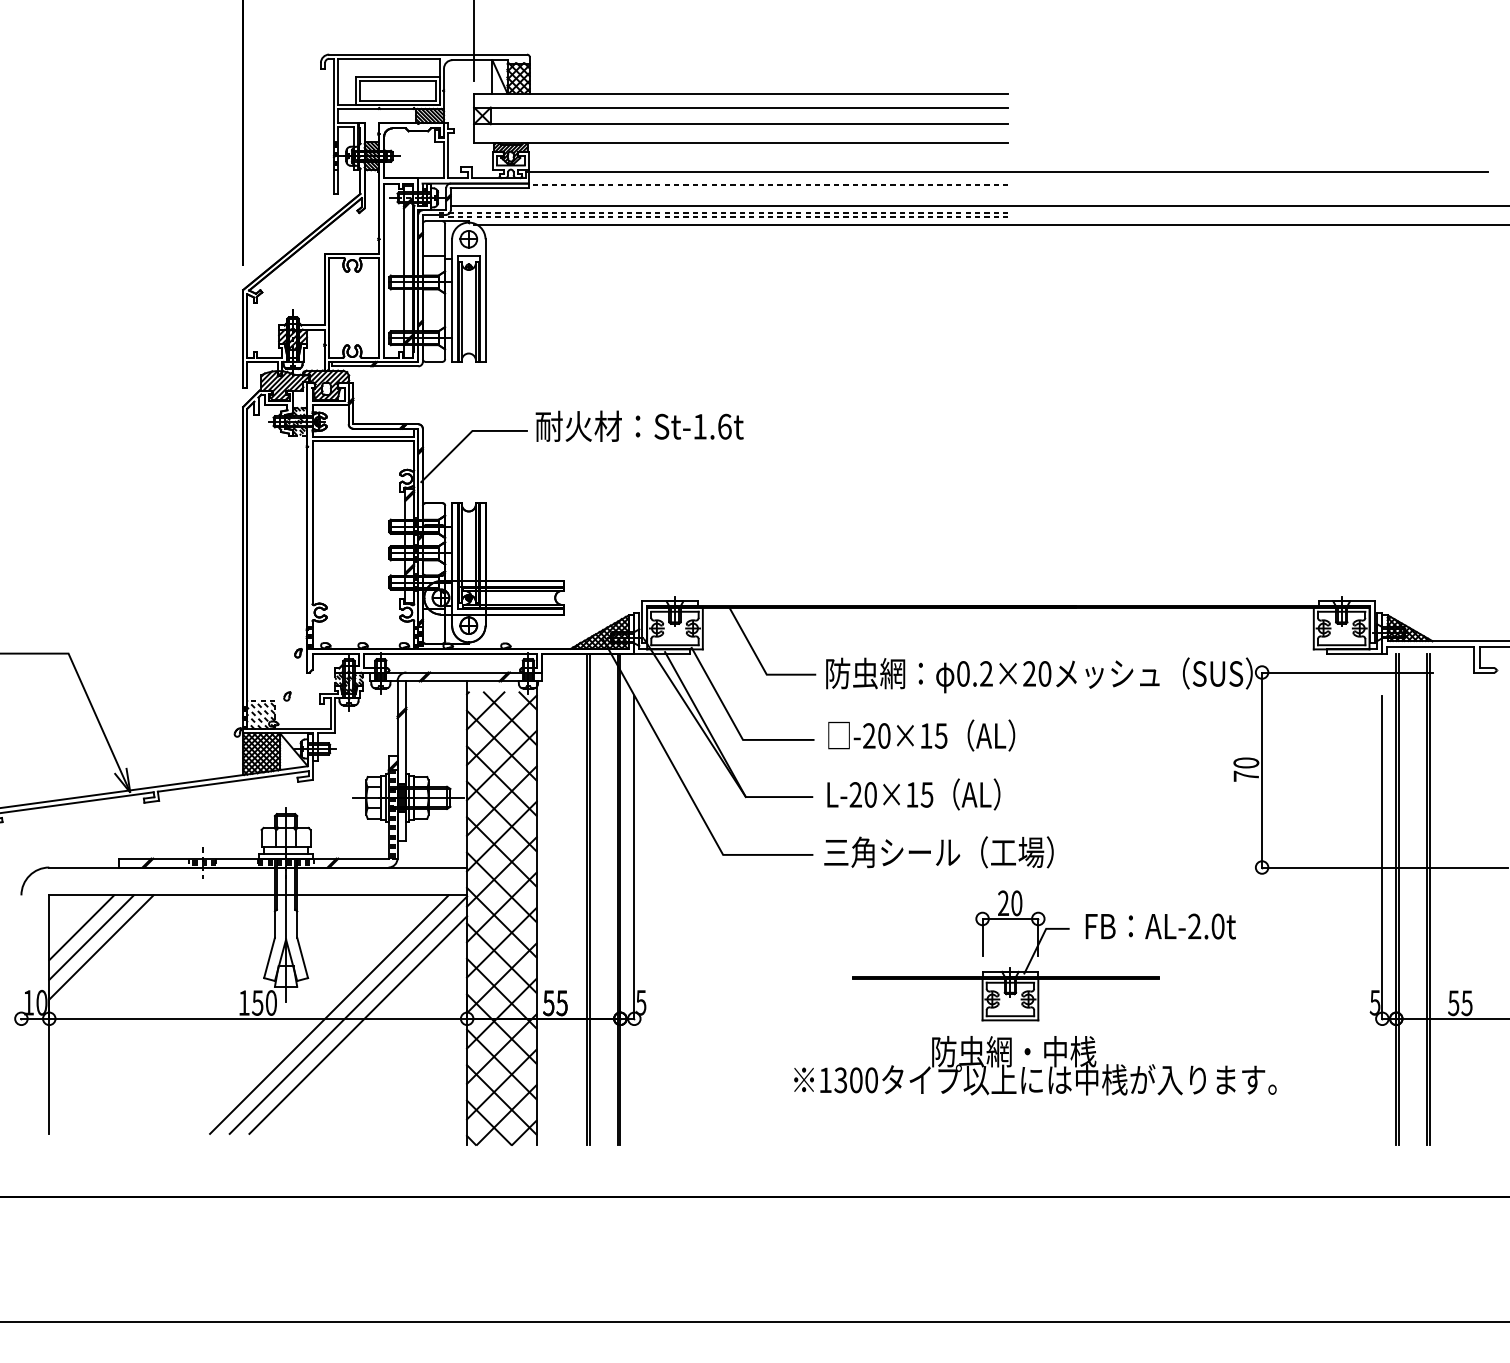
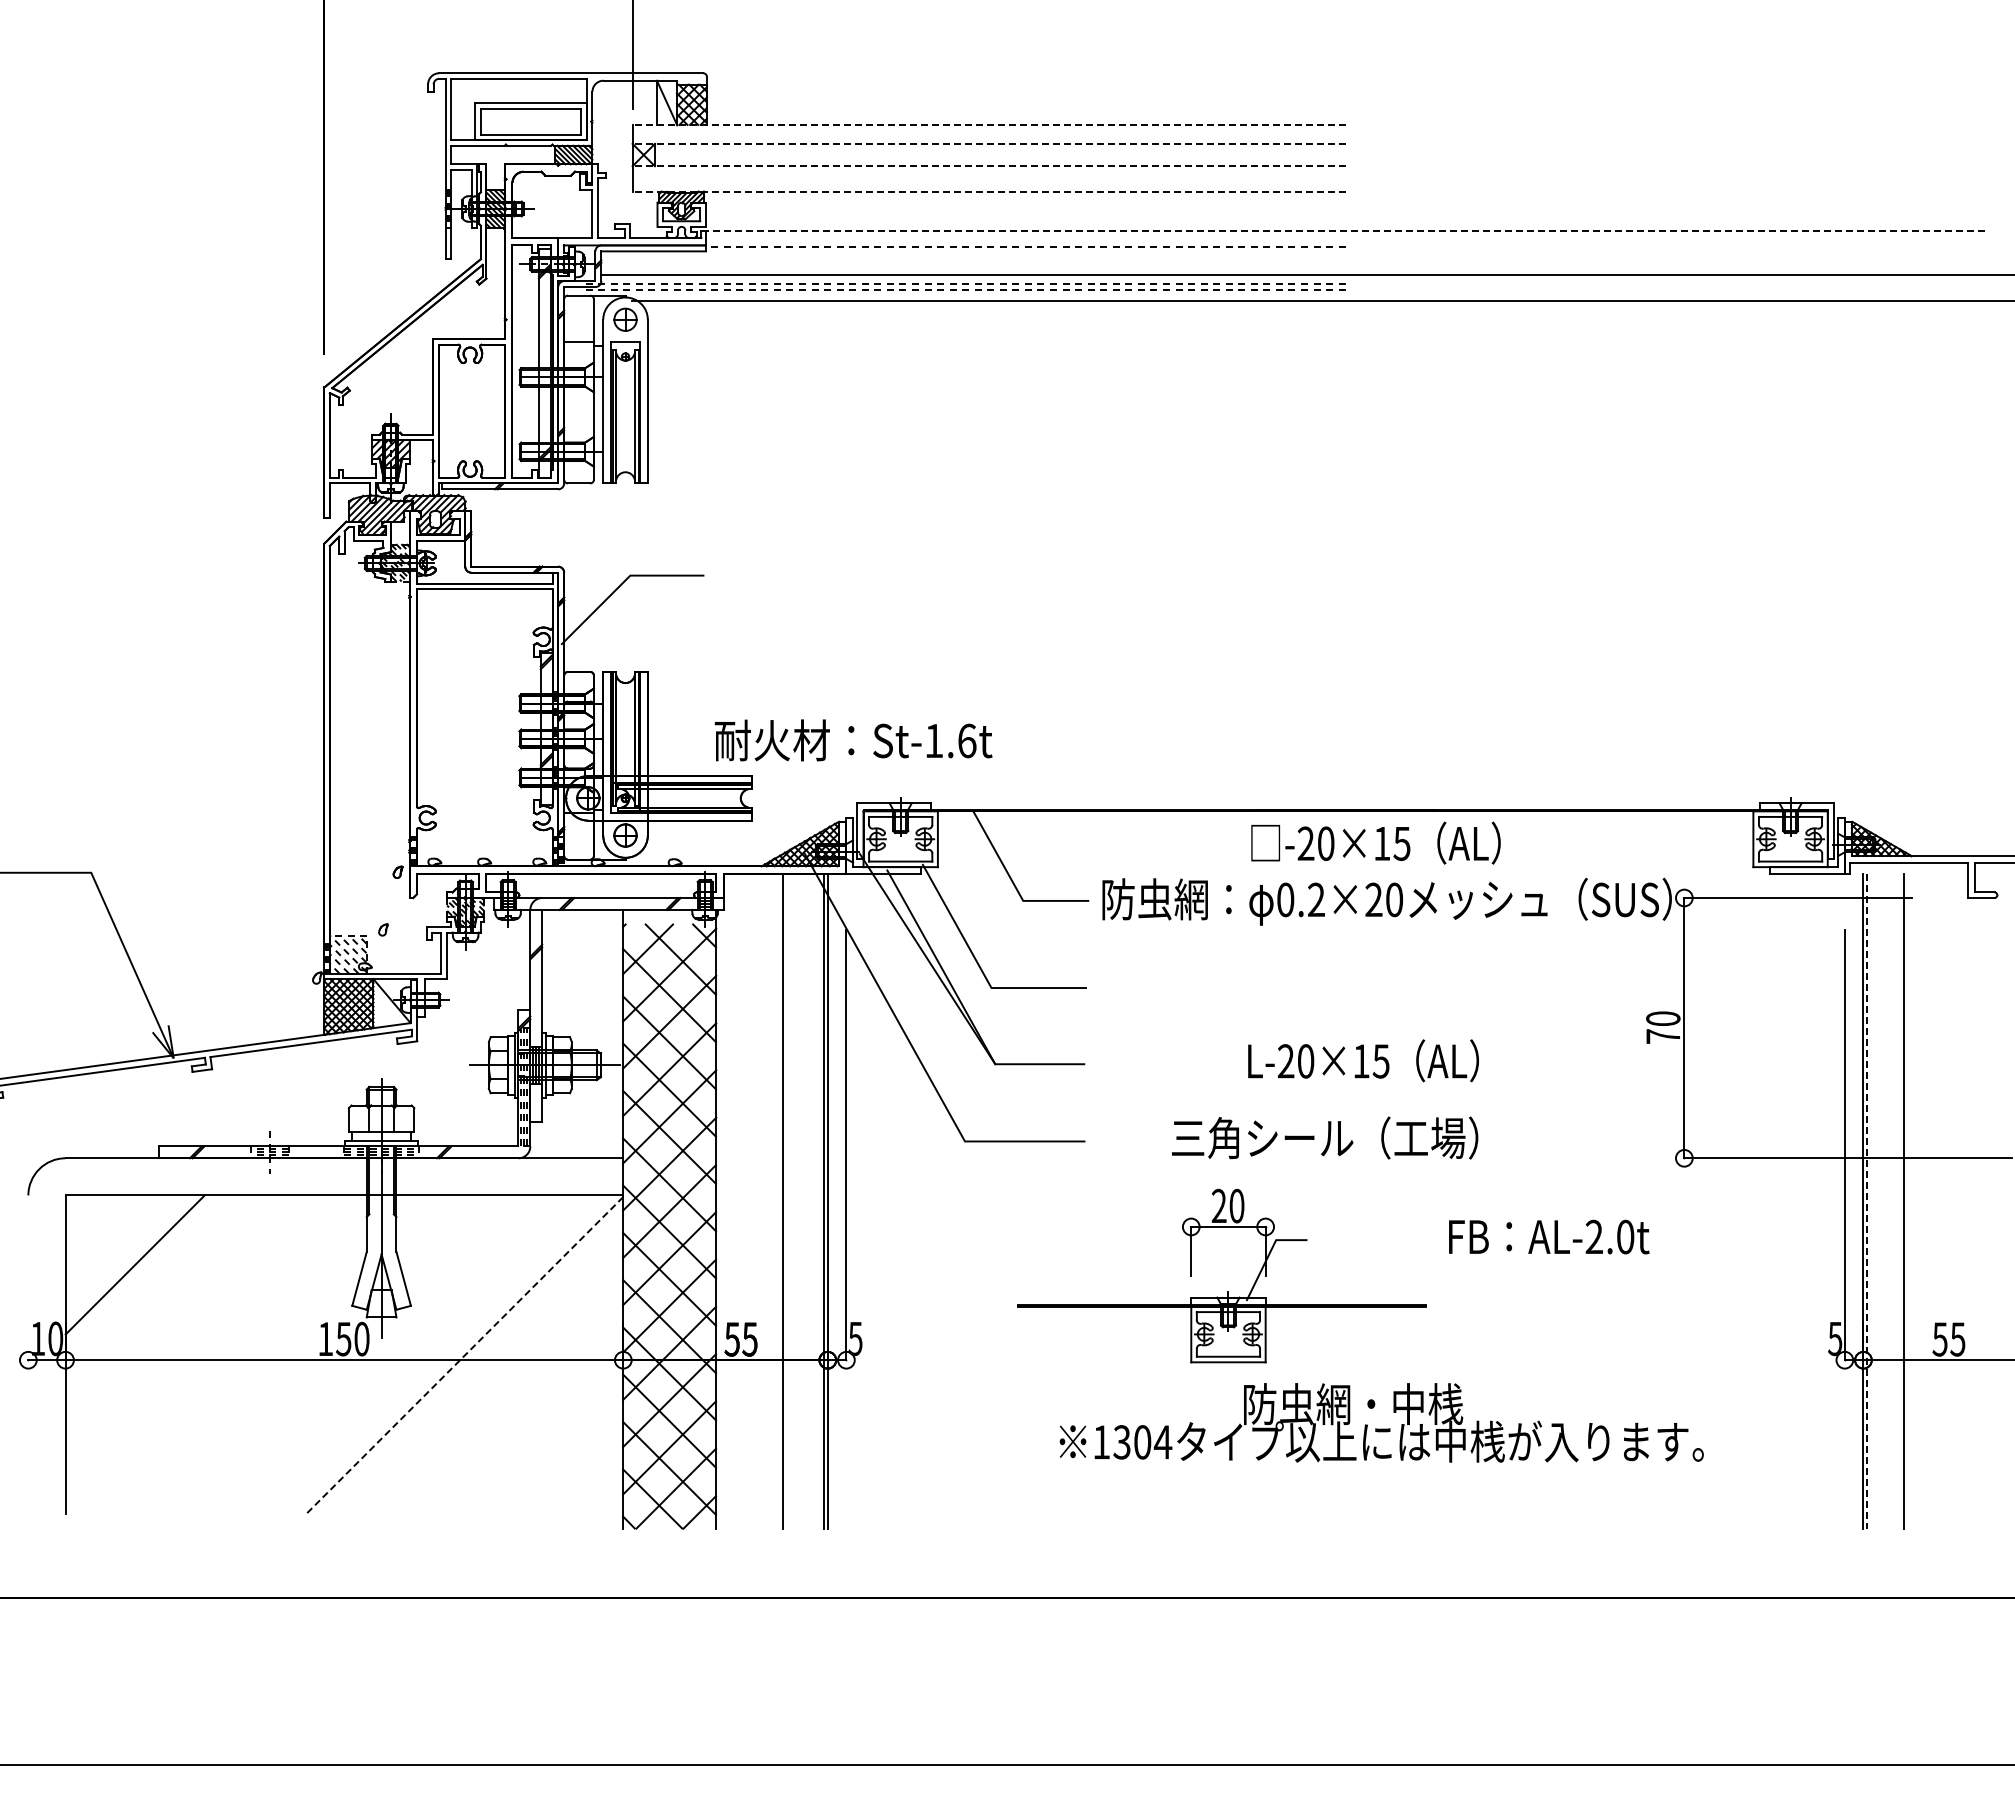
line: (741, 93) -> (989, 125), solid -> dashed
line: (741, 107) -> (989, 143), solid -> dashed
line: (741, 124) -> (989, 166), solid -> dashed
line: (741, 143) -> (989, 191), solid -> dashed
line: (1008, 172) -> (1345, 230), solid -> dashed
text: (639, 426) -> (853, 740), moved
text: (921, 735) -> (1375, 842), moved
text: (913, 794) -> (1363, 1060), moved
text: (939, 851) -> (1325, 1137), moved
line: (589, 899) -> (786, 1200), removed
line: (1399, 899) -> (1867, 1201), solid -> dashed
line: (1430, 899) -> (1908, 1200), removed
line: (81, 927) -> (108, 1238), removed
line: (91, 937) -> (121, 1251), removed
part: (1009, 967) -> (1227, 1291), moved
line: (329, 1014) -> (439, 1354), removed
line: (348, 1015) -> (464, 1355), solid -> dashed
line: (357, 1025) -> (477, 1368), removed
text: (871, 1080) -> (1162, 1442), 1300 -> 1304

